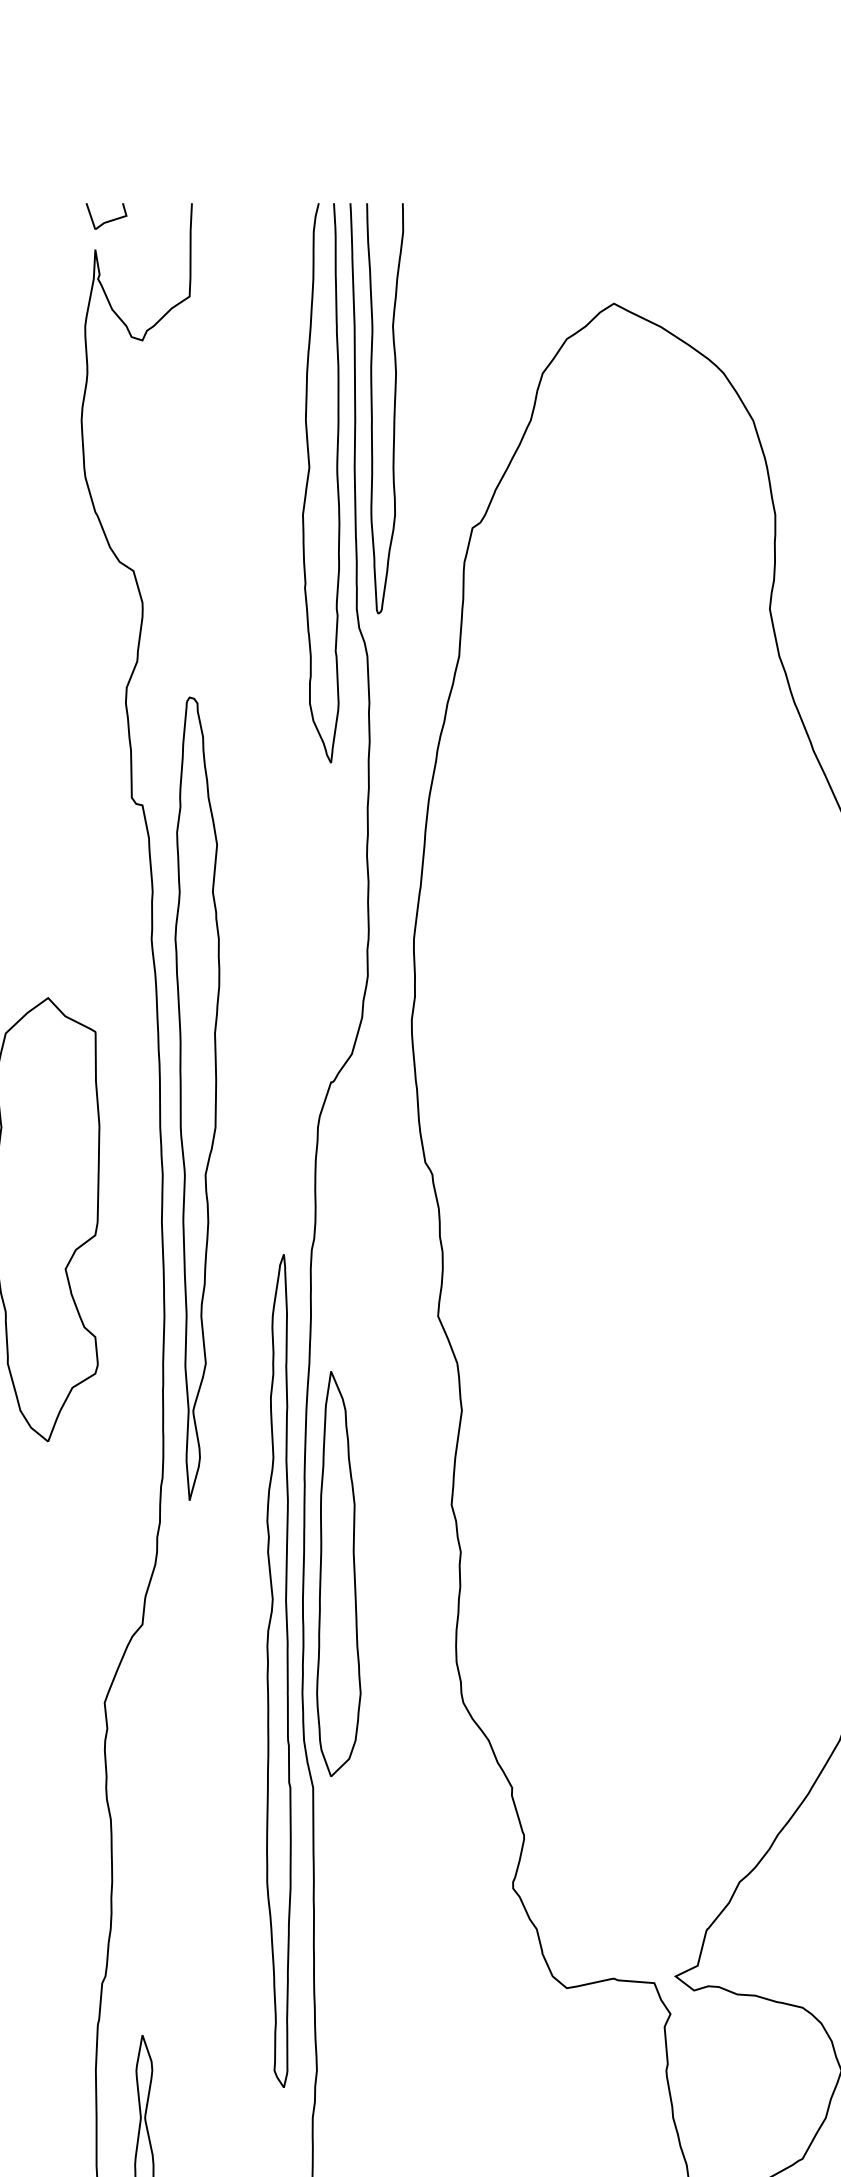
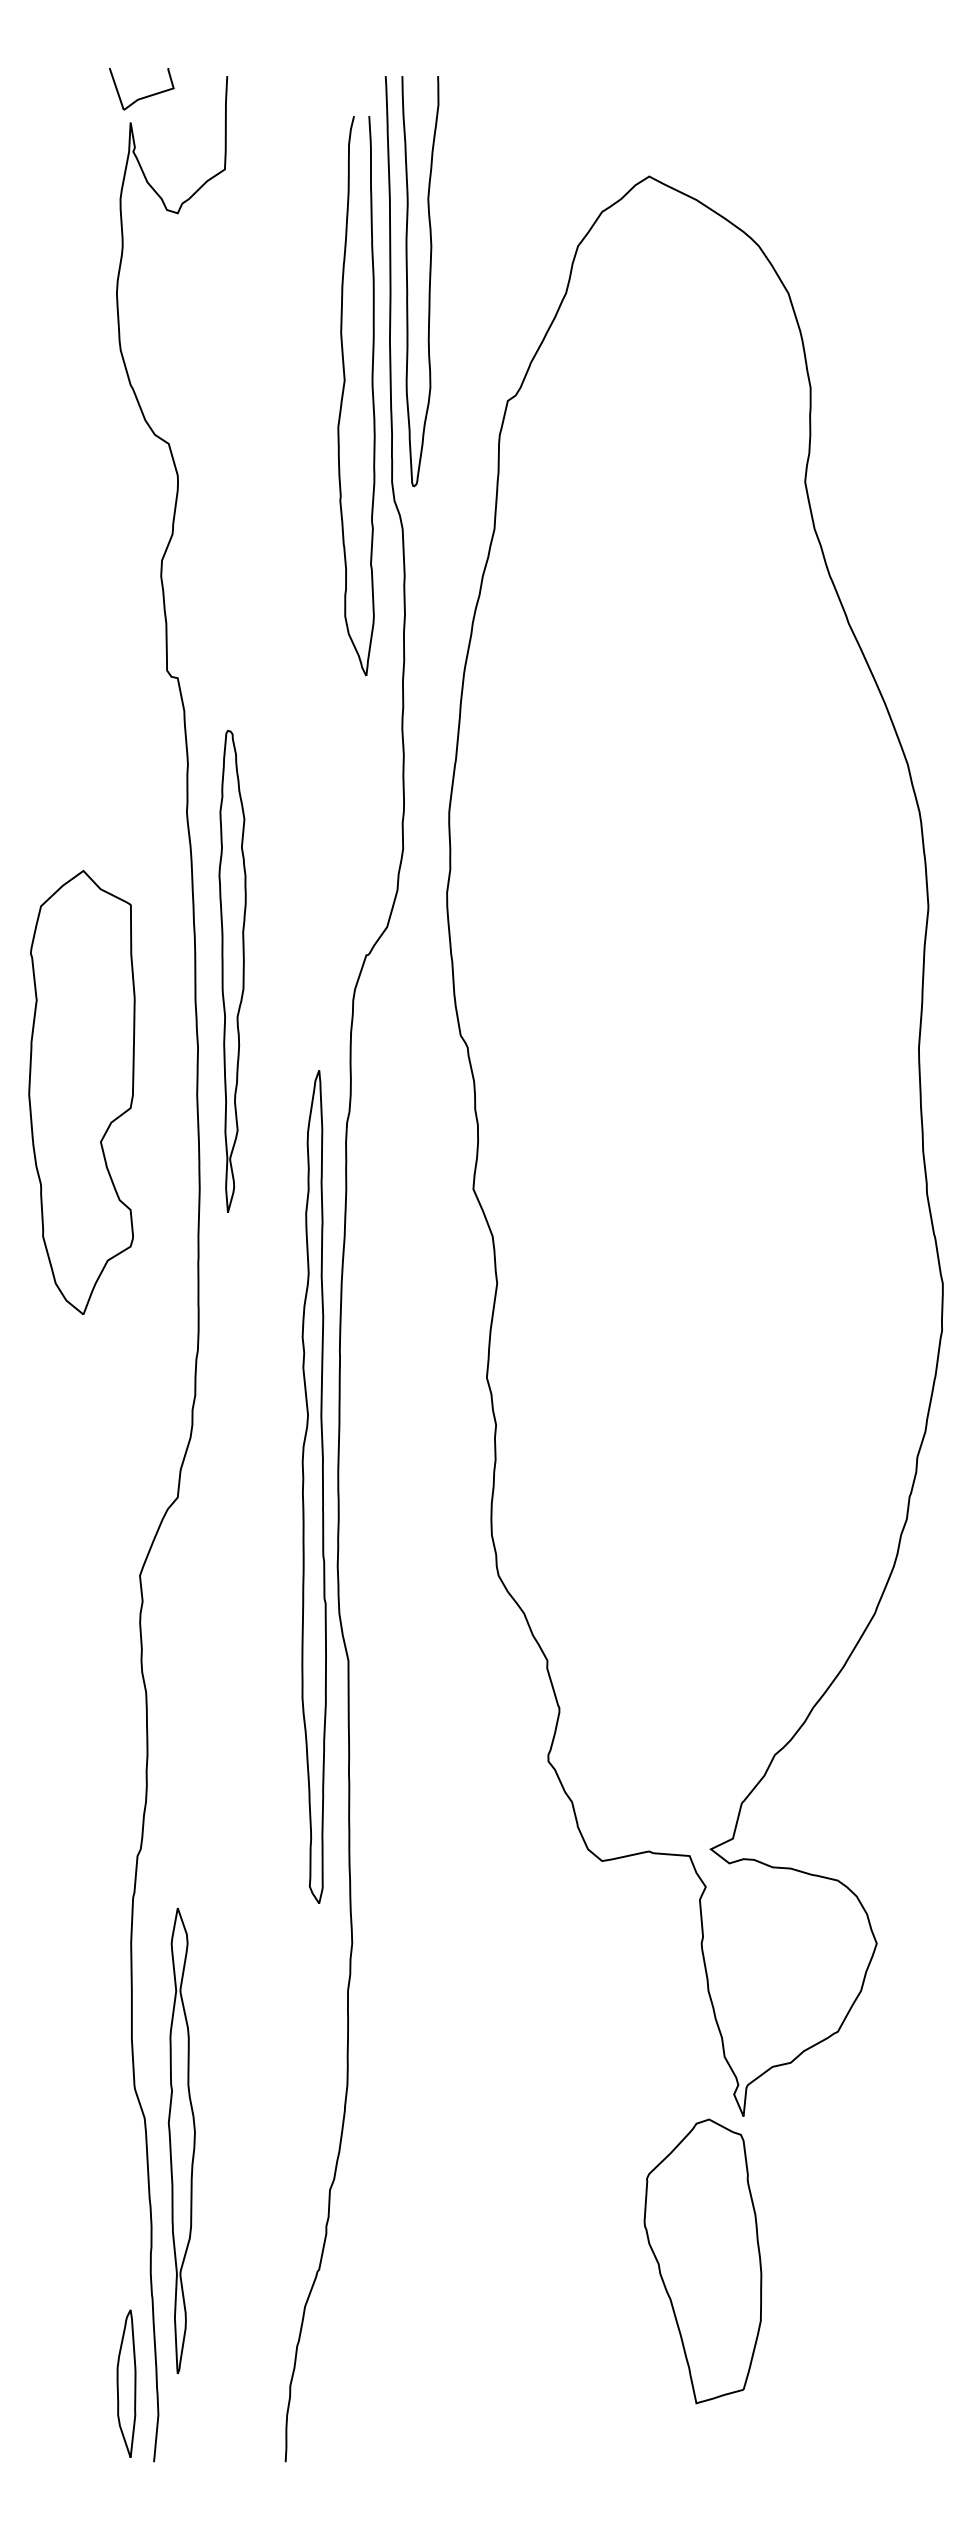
part: (106, 216) -> (141, 89), size x1.6
part: (308, 483) -> (343, 396), moved
part: (197, 1098) -> (232, 971), size x0.6
part: (338, 1573) -> (373, 1446), removed
part: (278, 1670) -> (313, 1486), moved

